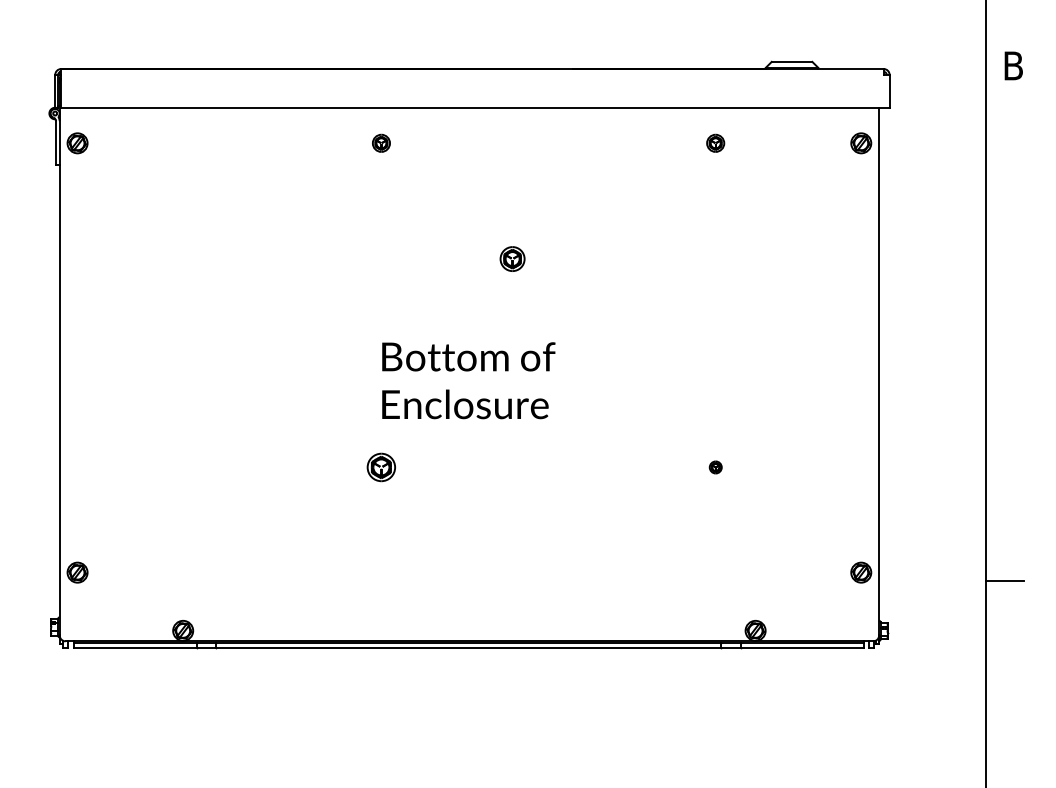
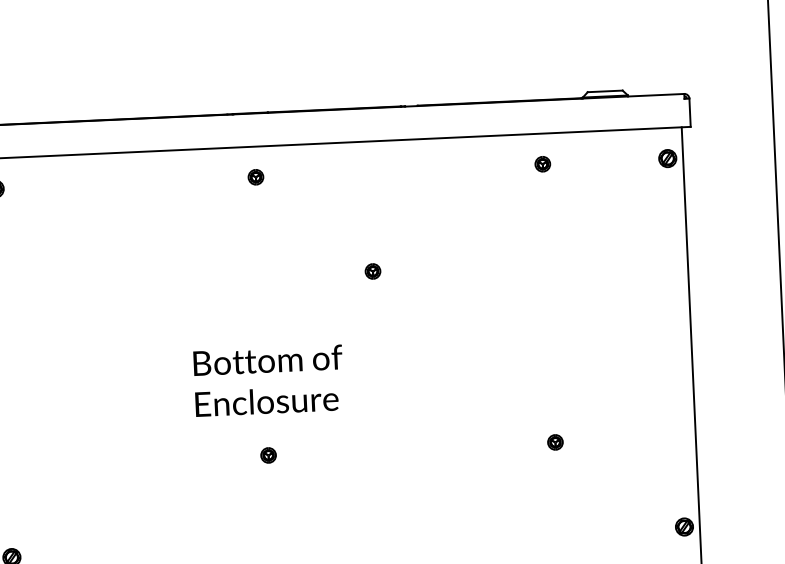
part: (512, 258) -> (372, 271), size x0.71
text: (468, 380) -> (268, 380), moved
part: (381, 467) -> (268, 455), size x0.62
part: (715, 467) -> (555, 442), size x1.43

